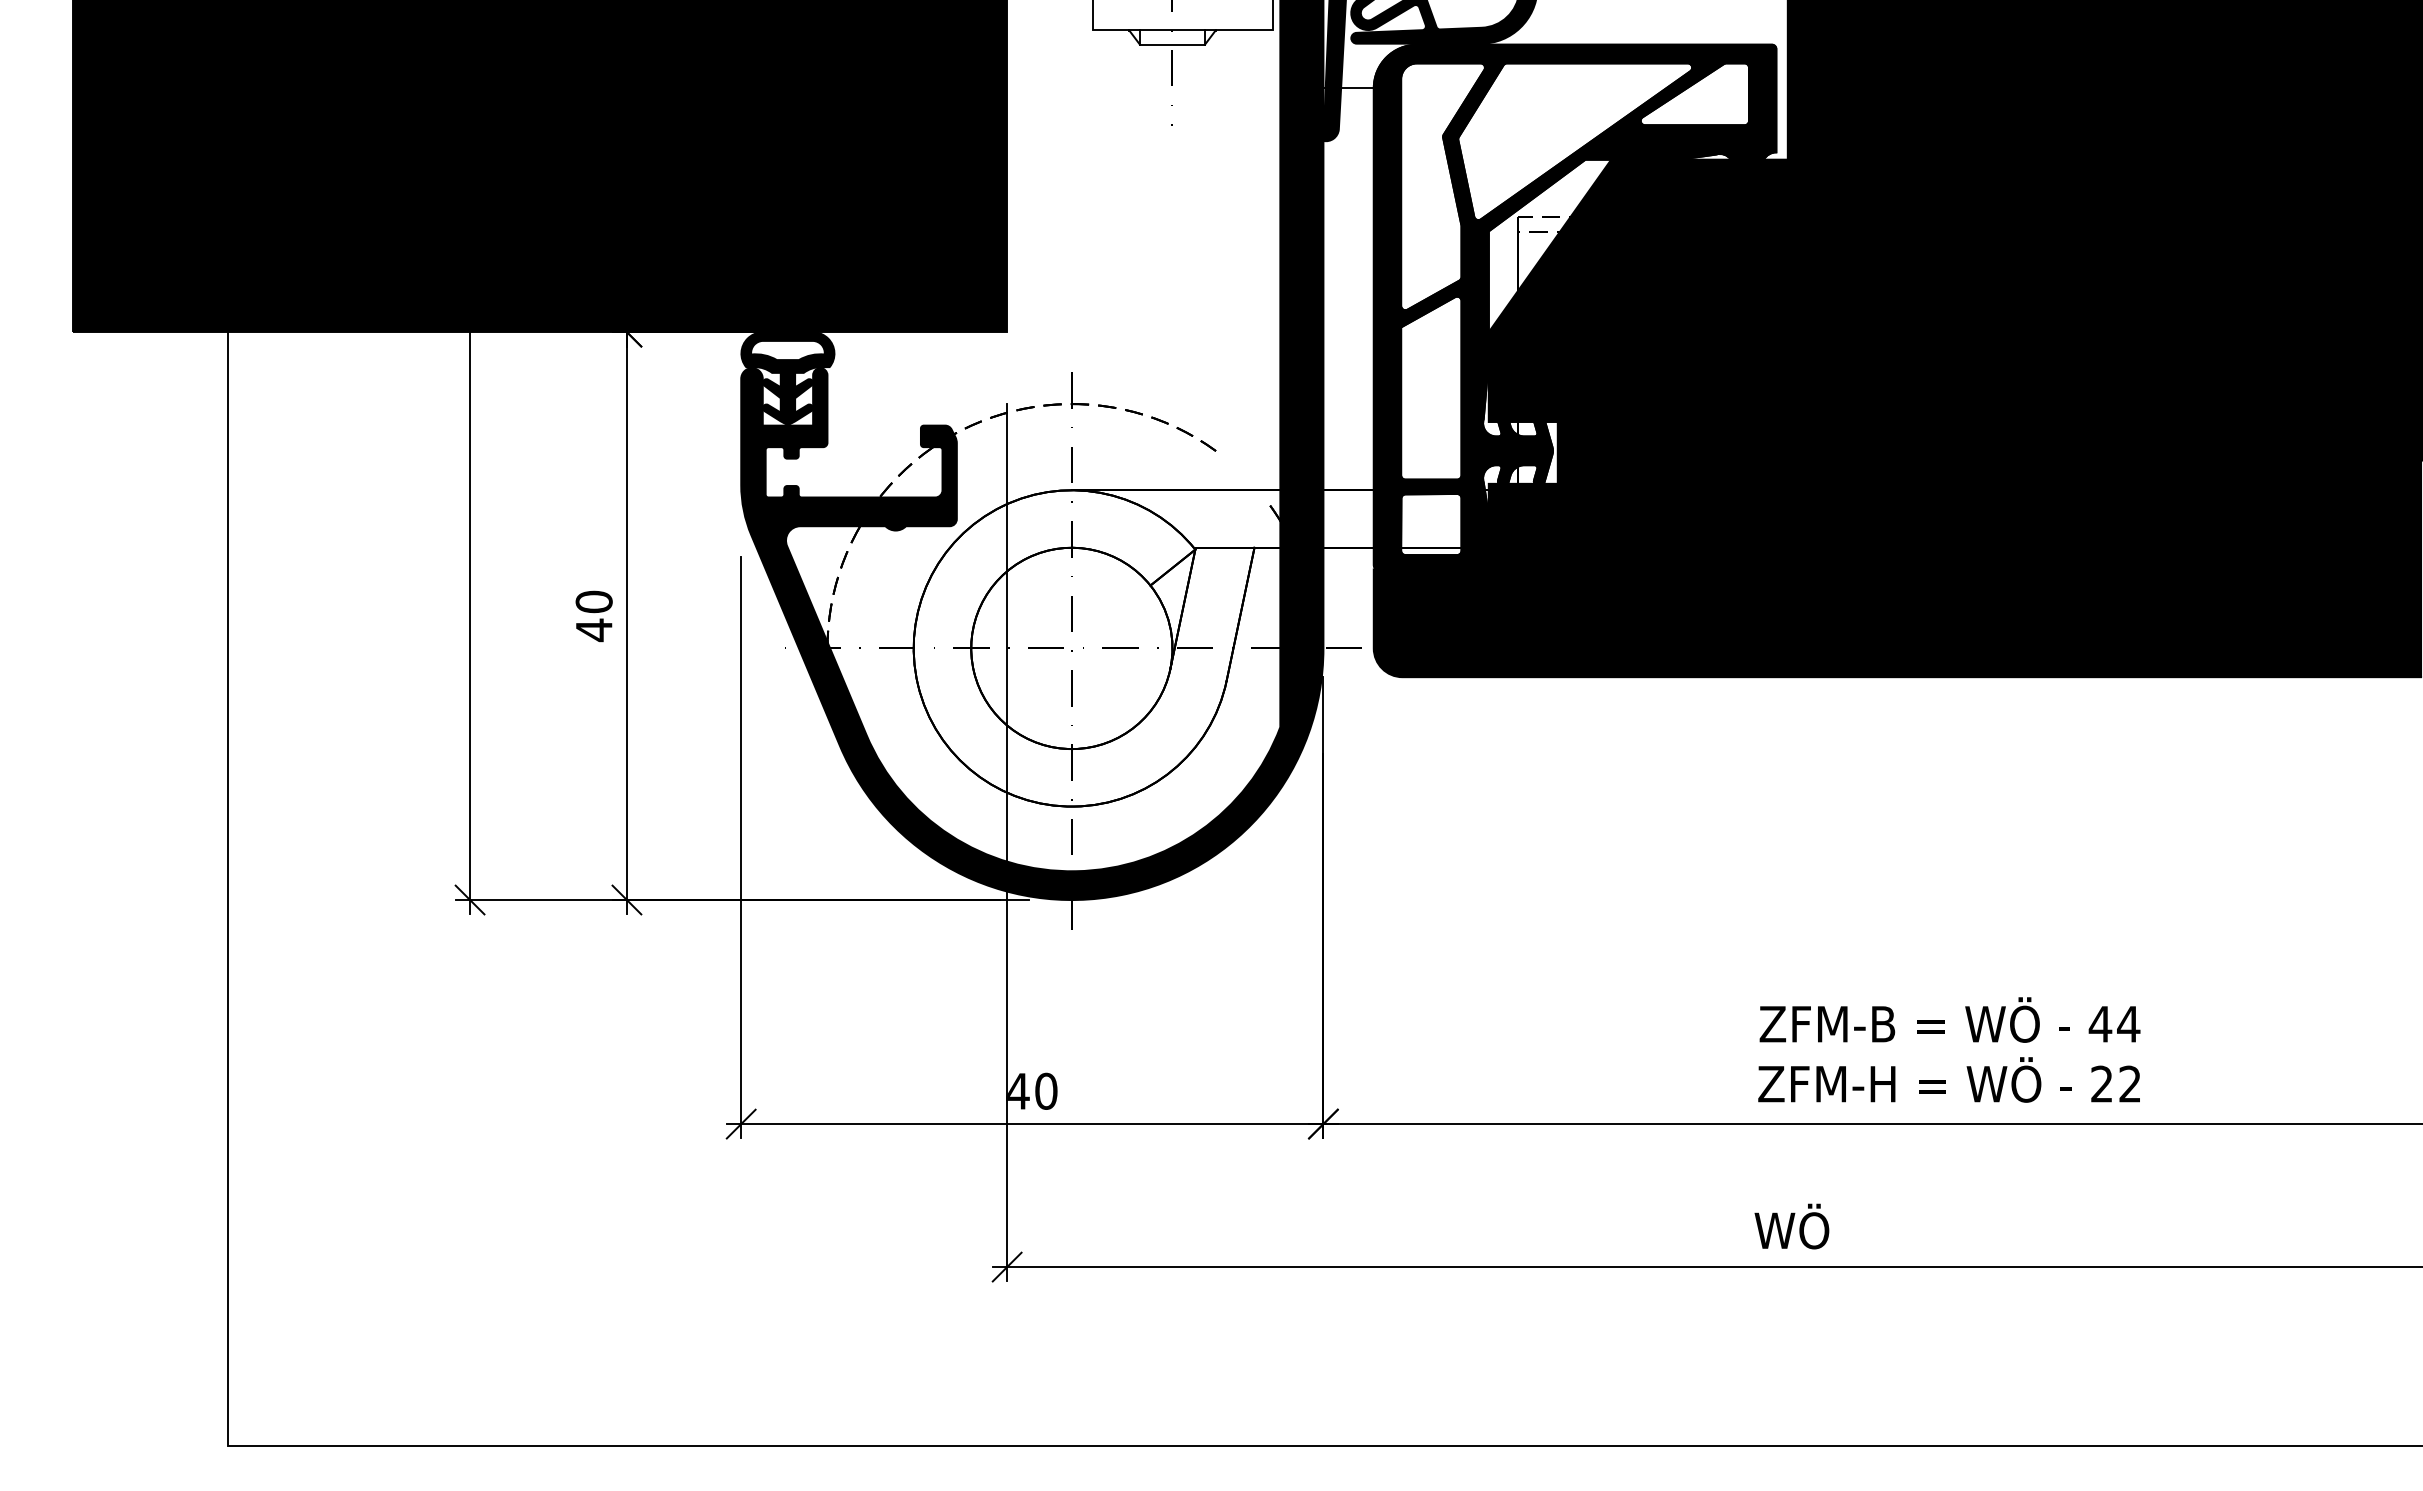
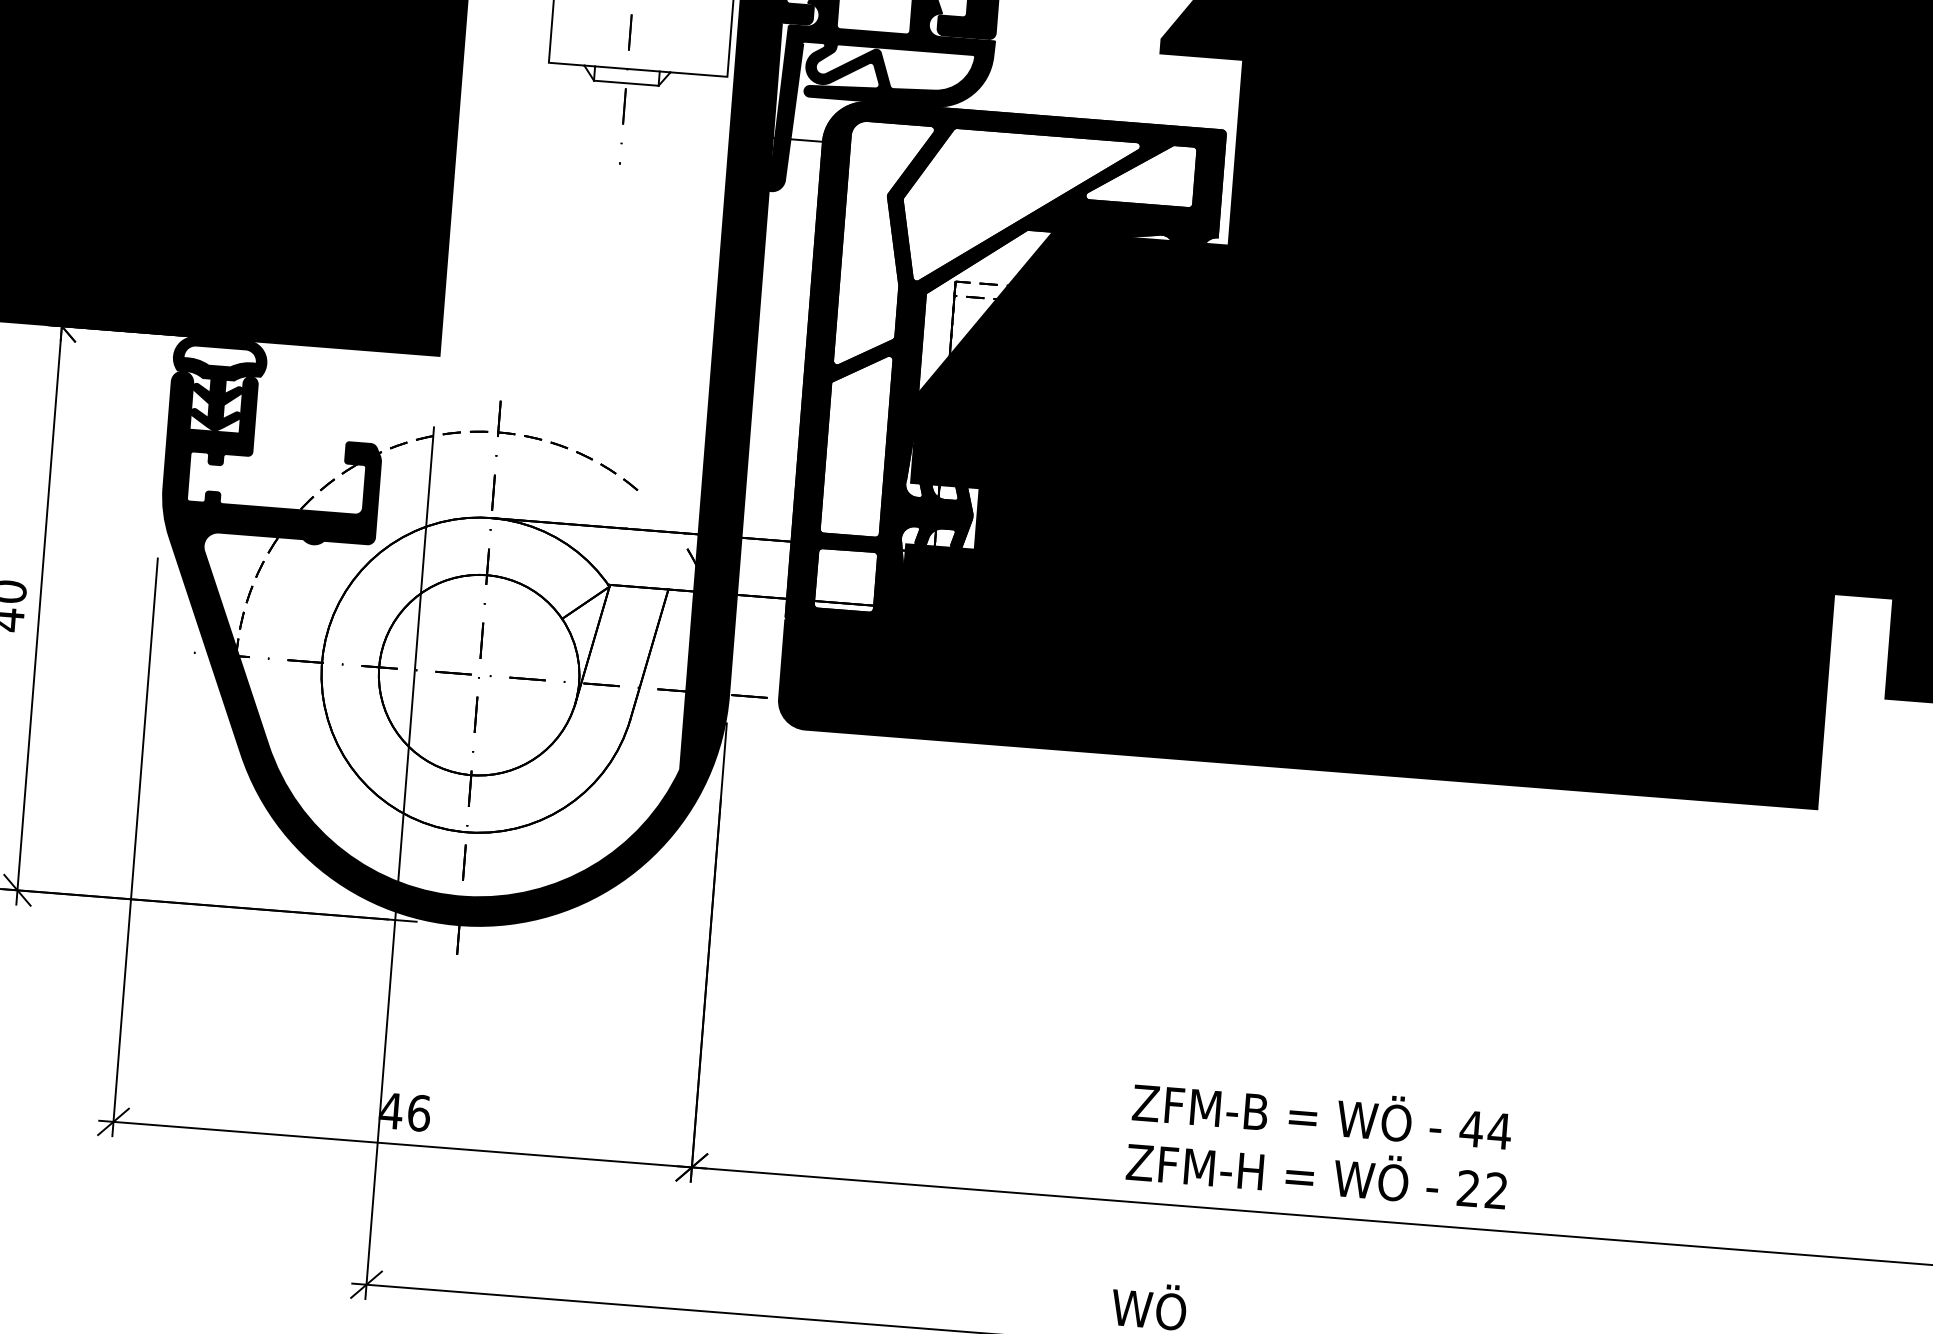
text: (1046, 1090) -> (419, 1112), 40 -> 46

